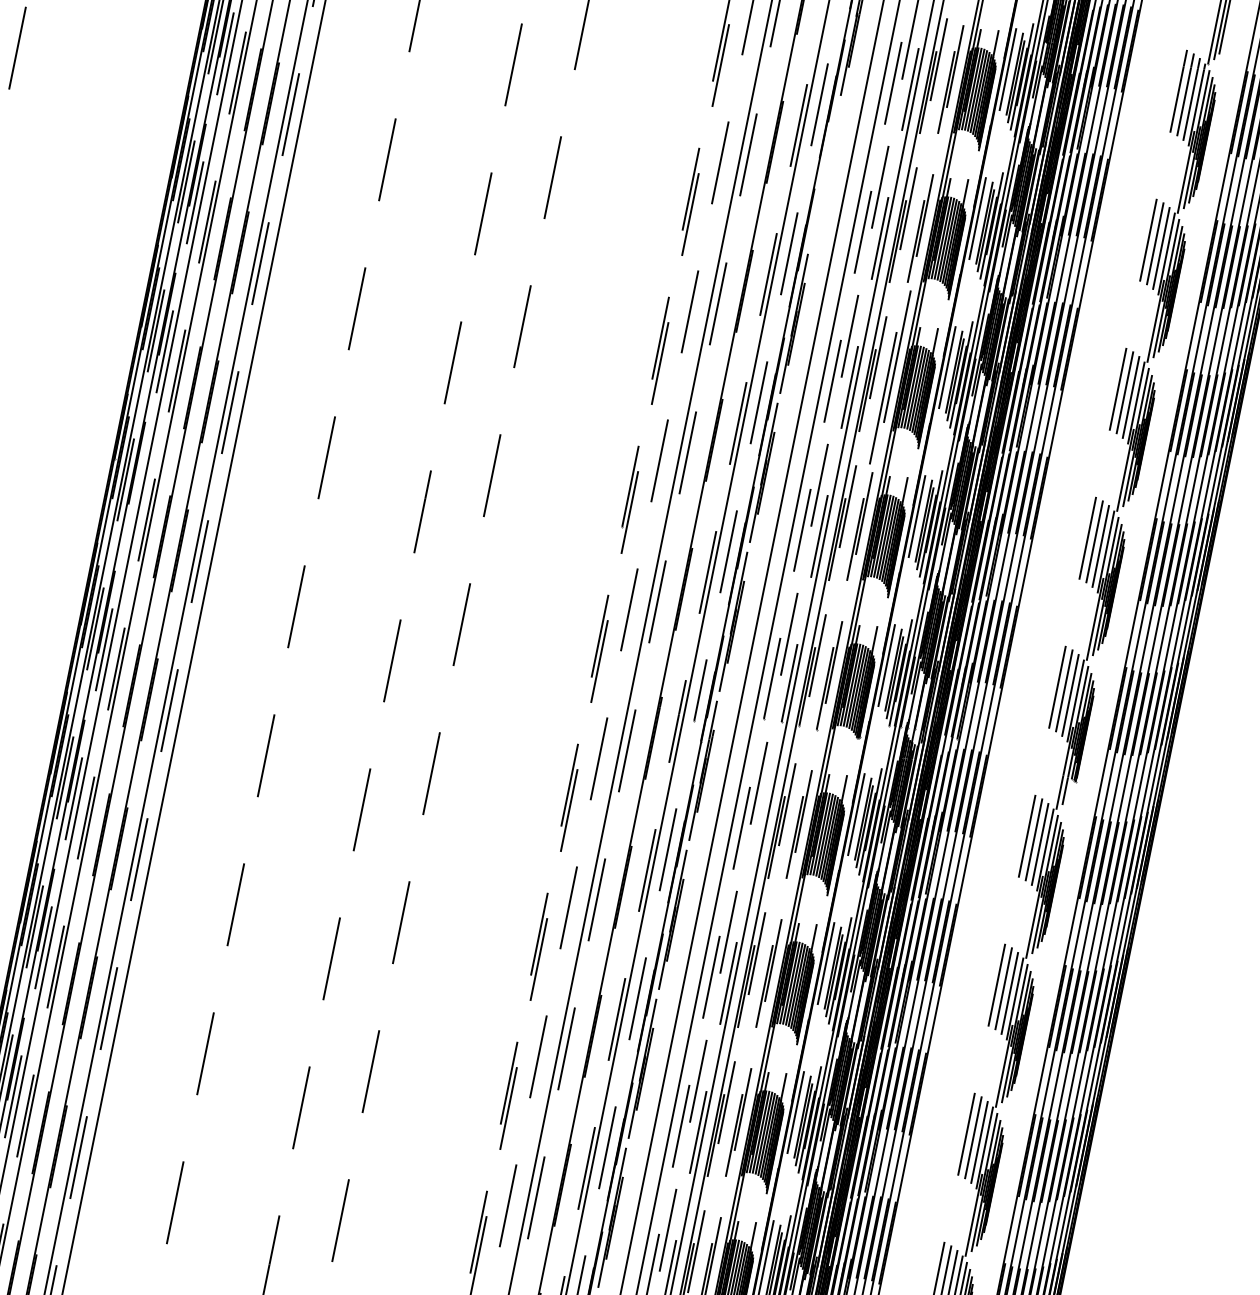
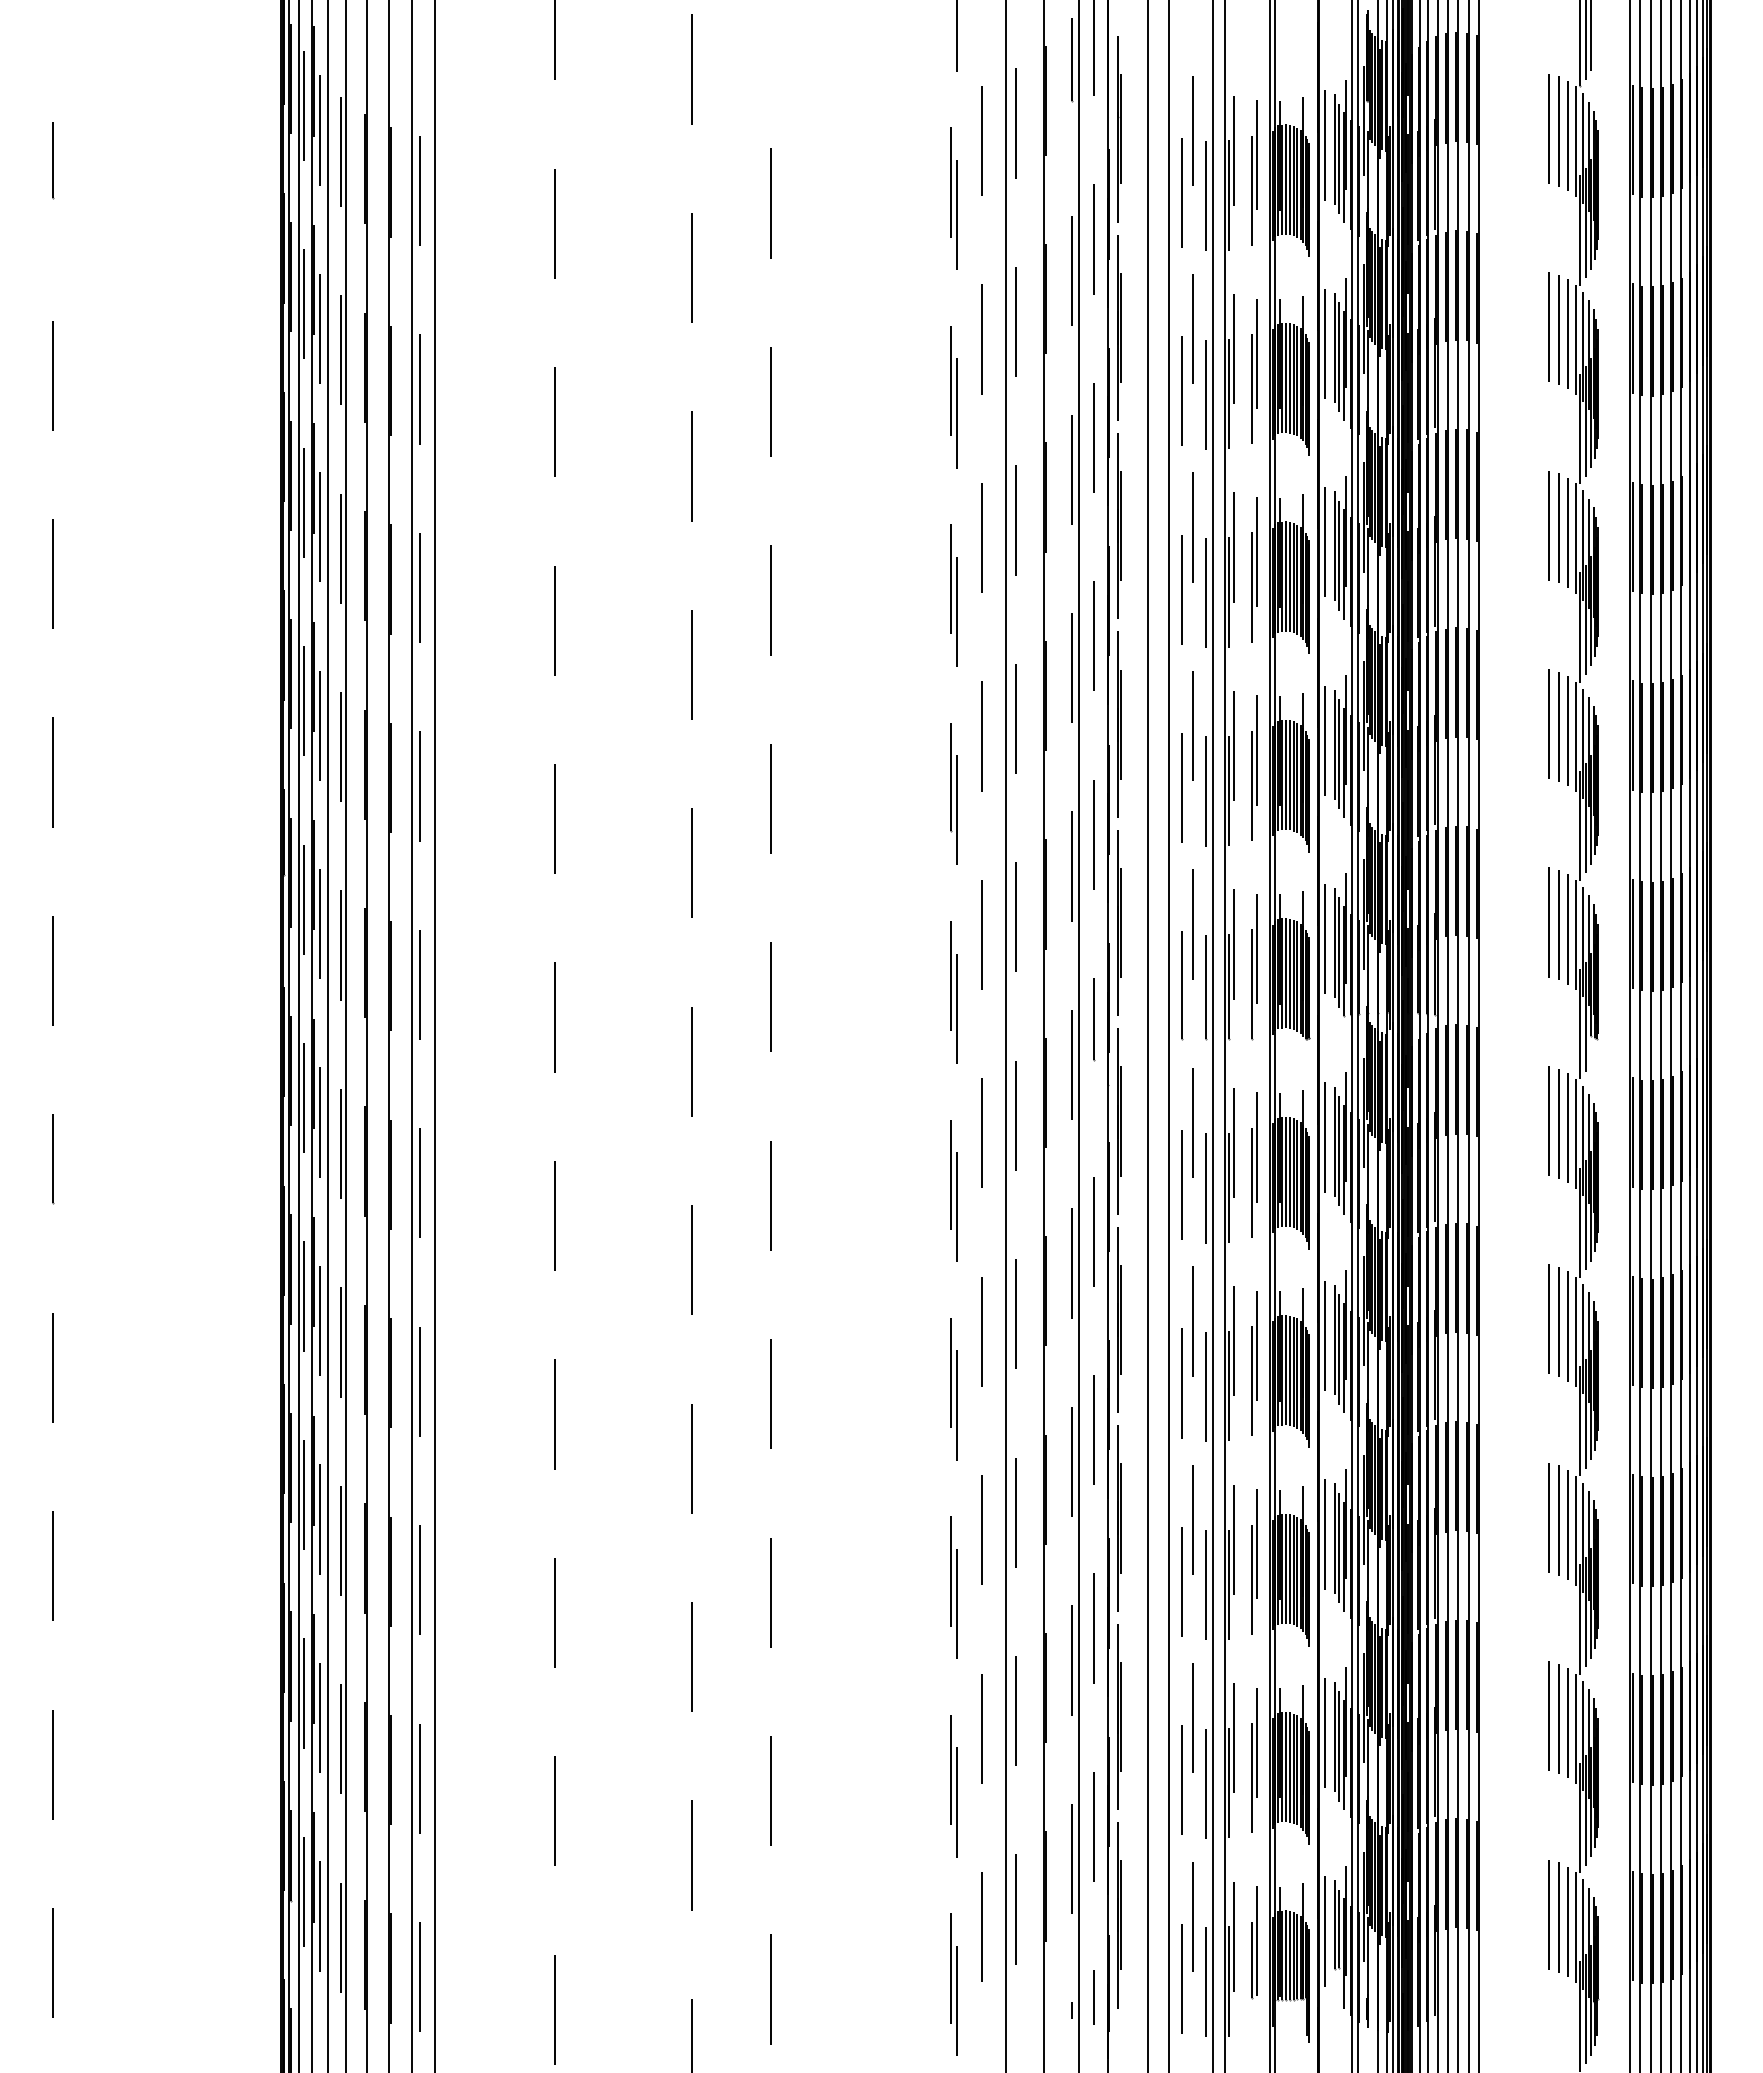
line: (824, 174) -> (1118, 327), added
part: (890, 377) -> (1254, 569), size x0.62
line: (134, 501) -> (320, 924), added
line: (758, 834) -> (1205, 1188), added

